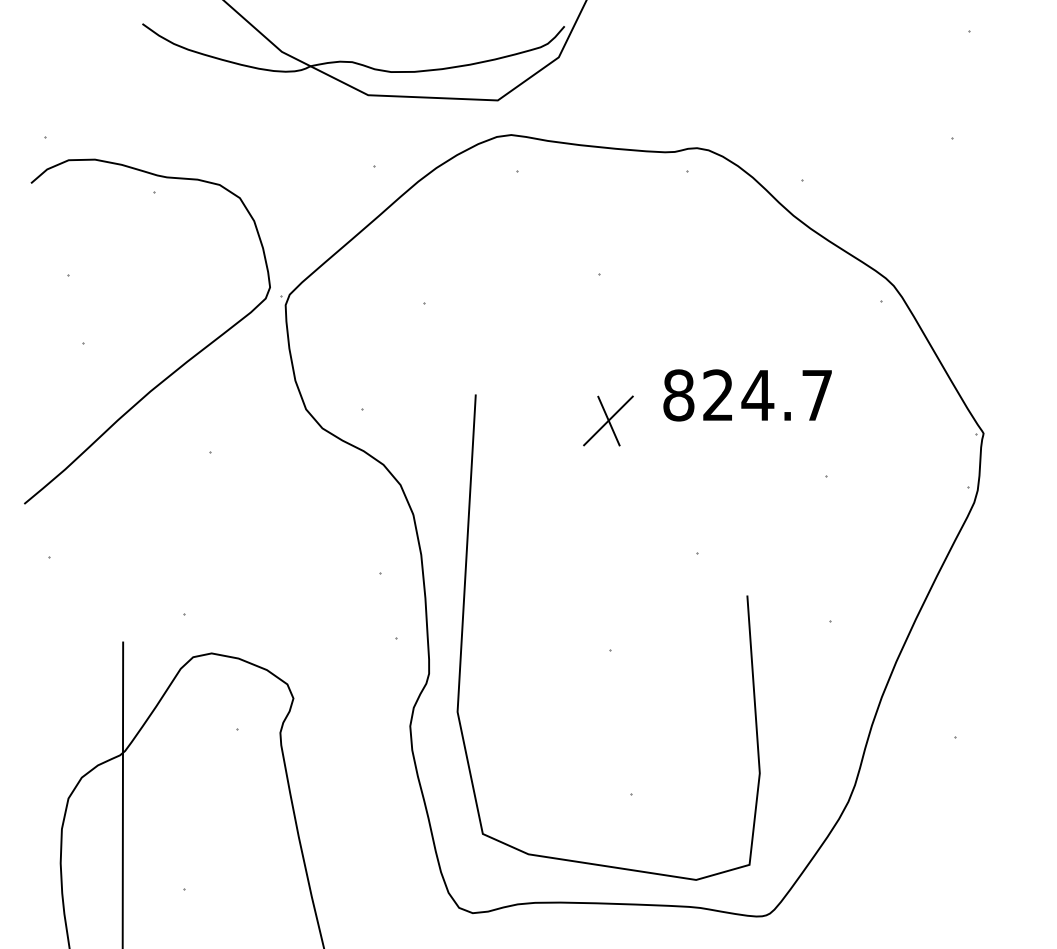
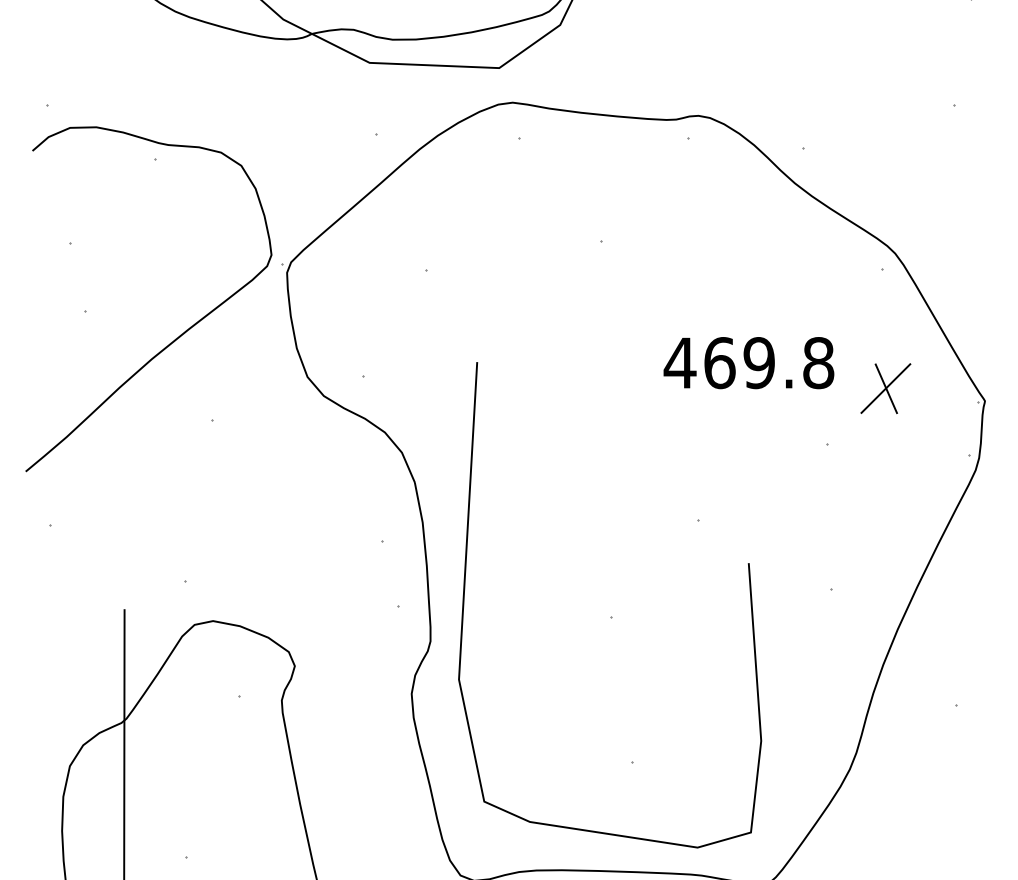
text: (747, 395) -> (748, 363), 824.7 -> 469.8
part: (608, 420) -> (885, 388), moved

